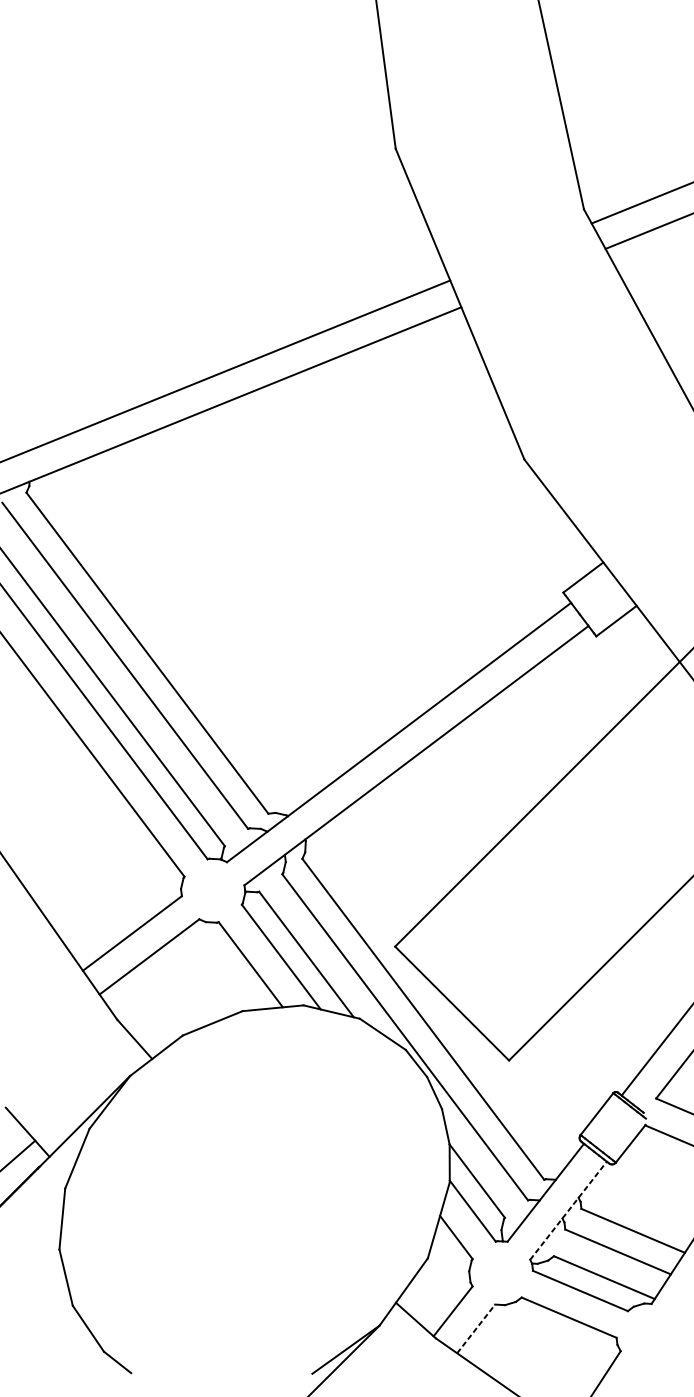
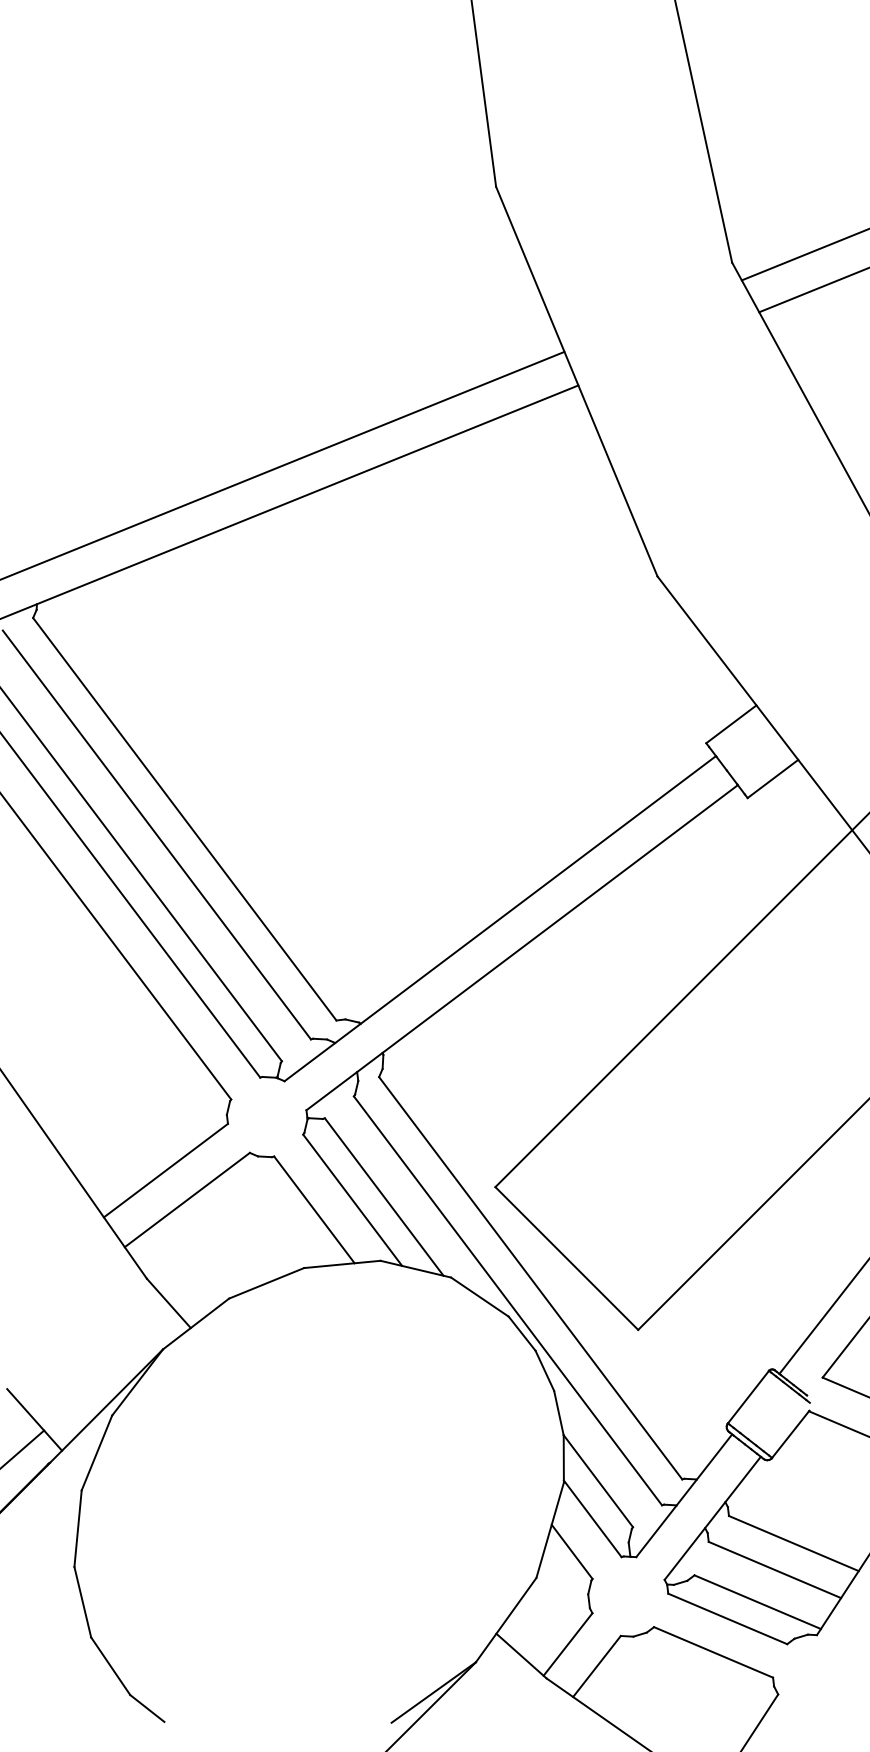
line: (569, 1210) -> (713, 1517), dashed -> solid
line: (475, 1328) -> (596, 1666), dashed -> solid

